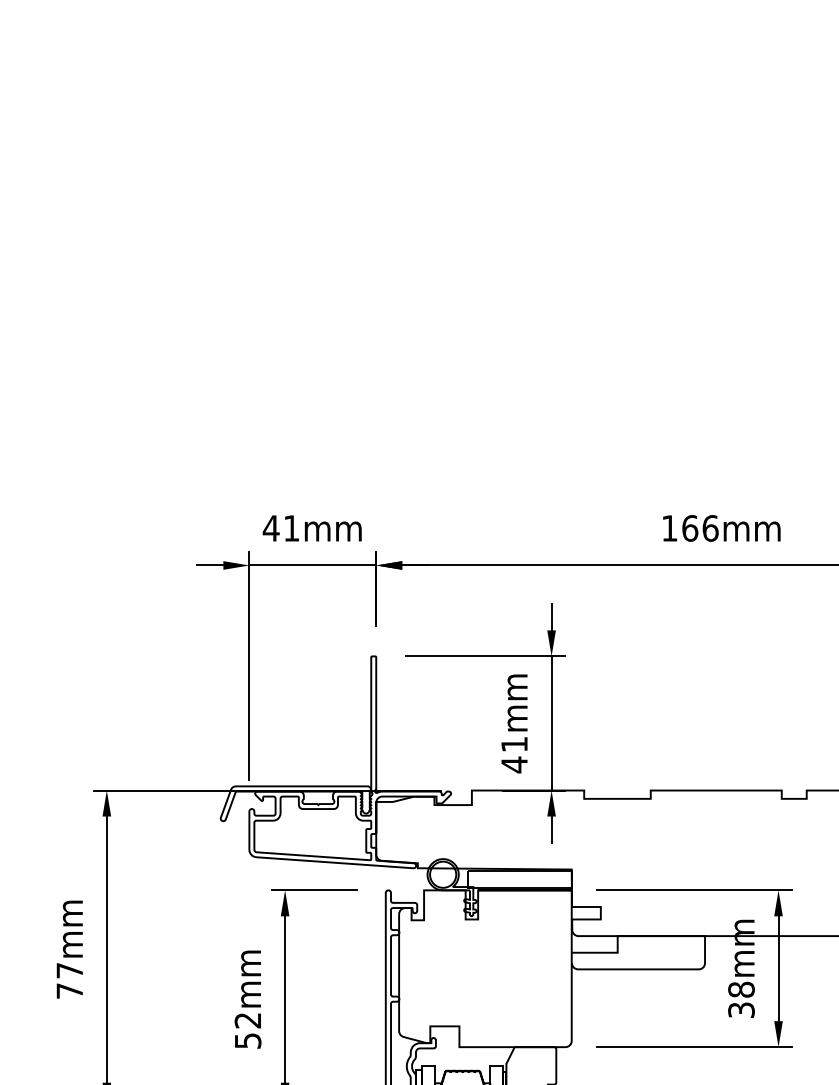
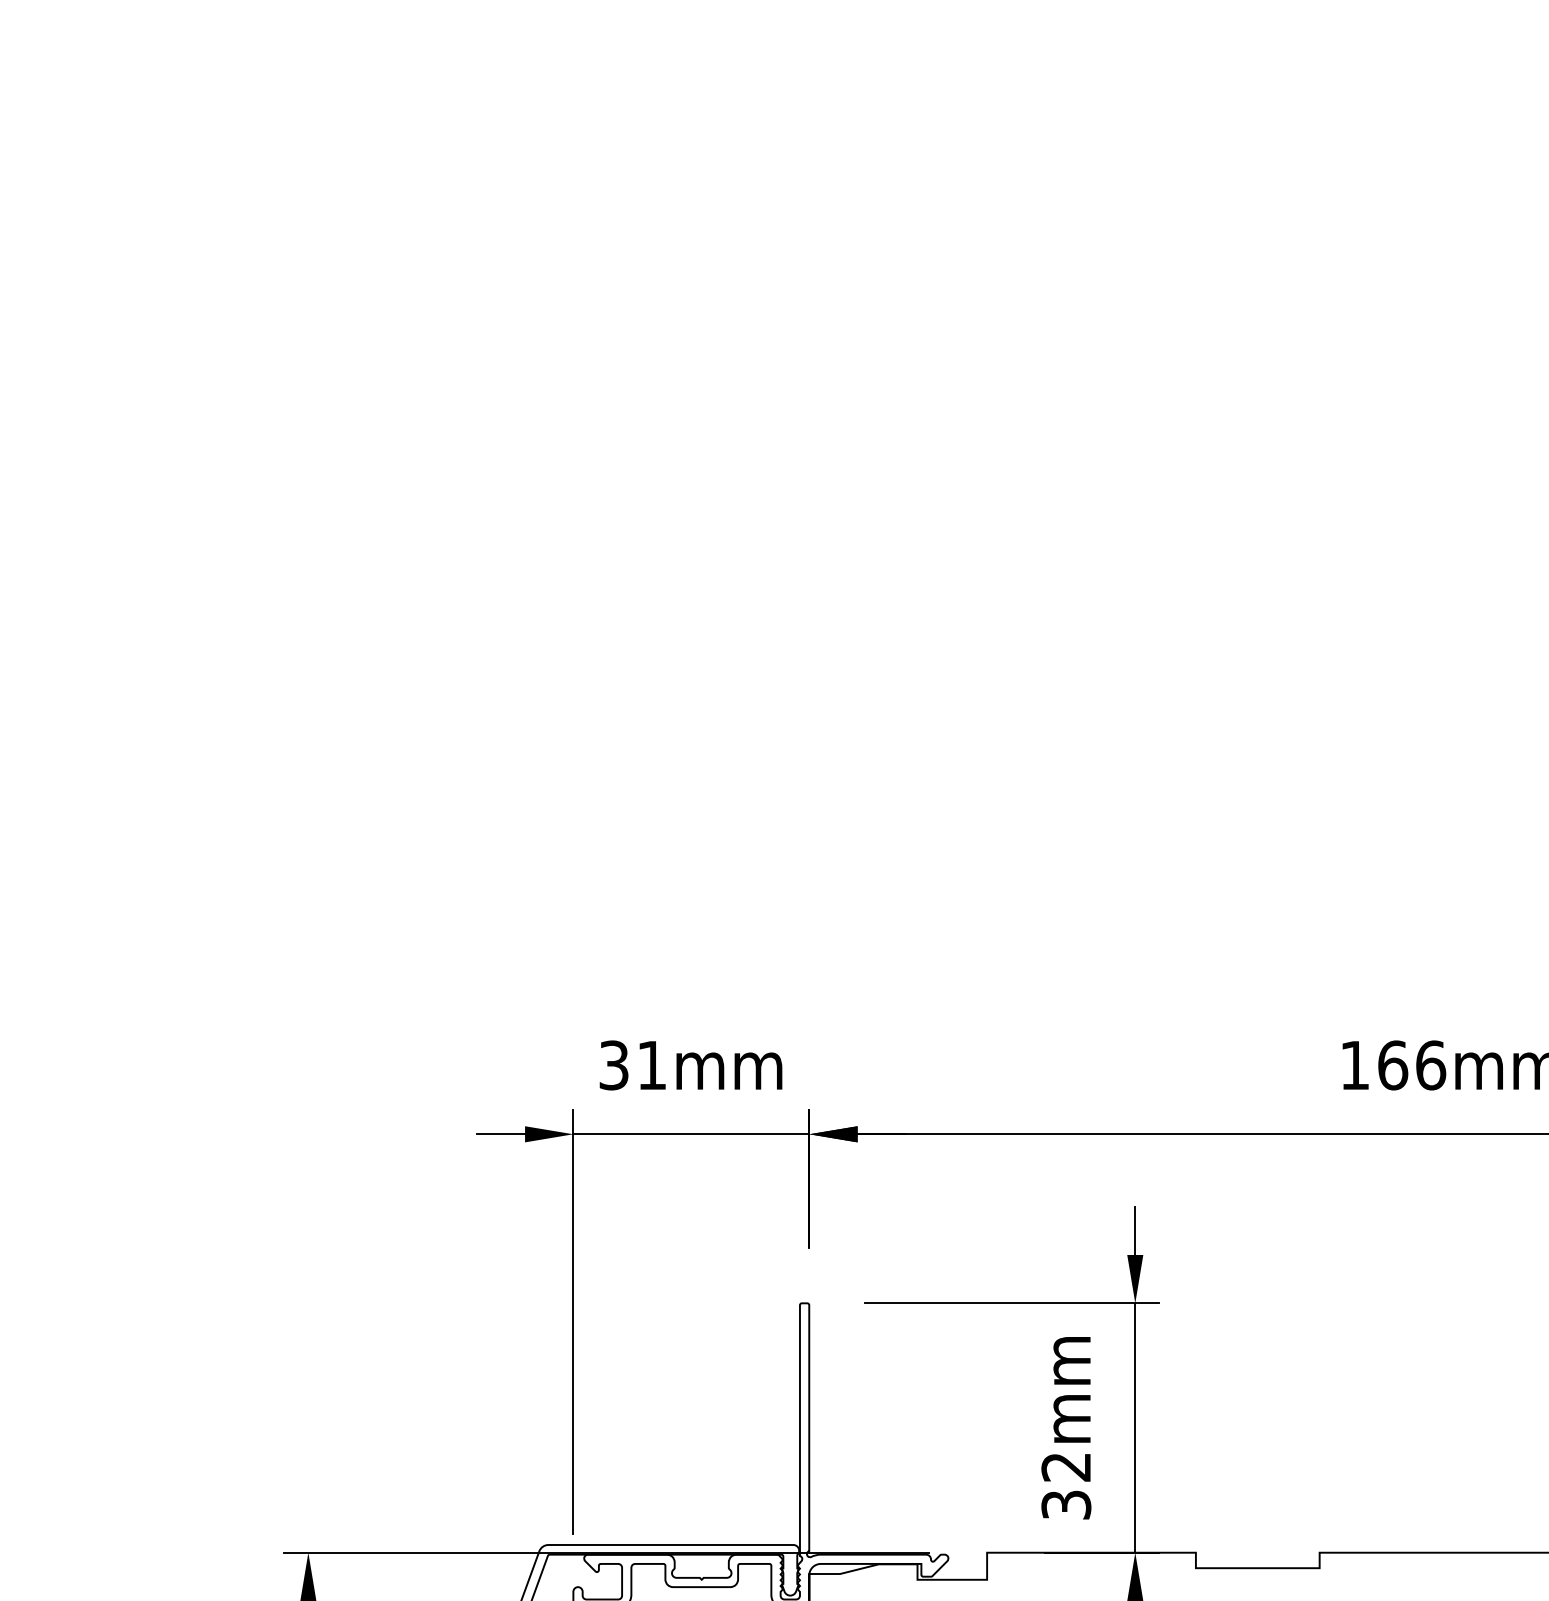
text: (270, 528) -> (612, 1065), 41mm -> 31mm
text: (514, 755) -> (1066, 1487), 41mm -> 32mm

